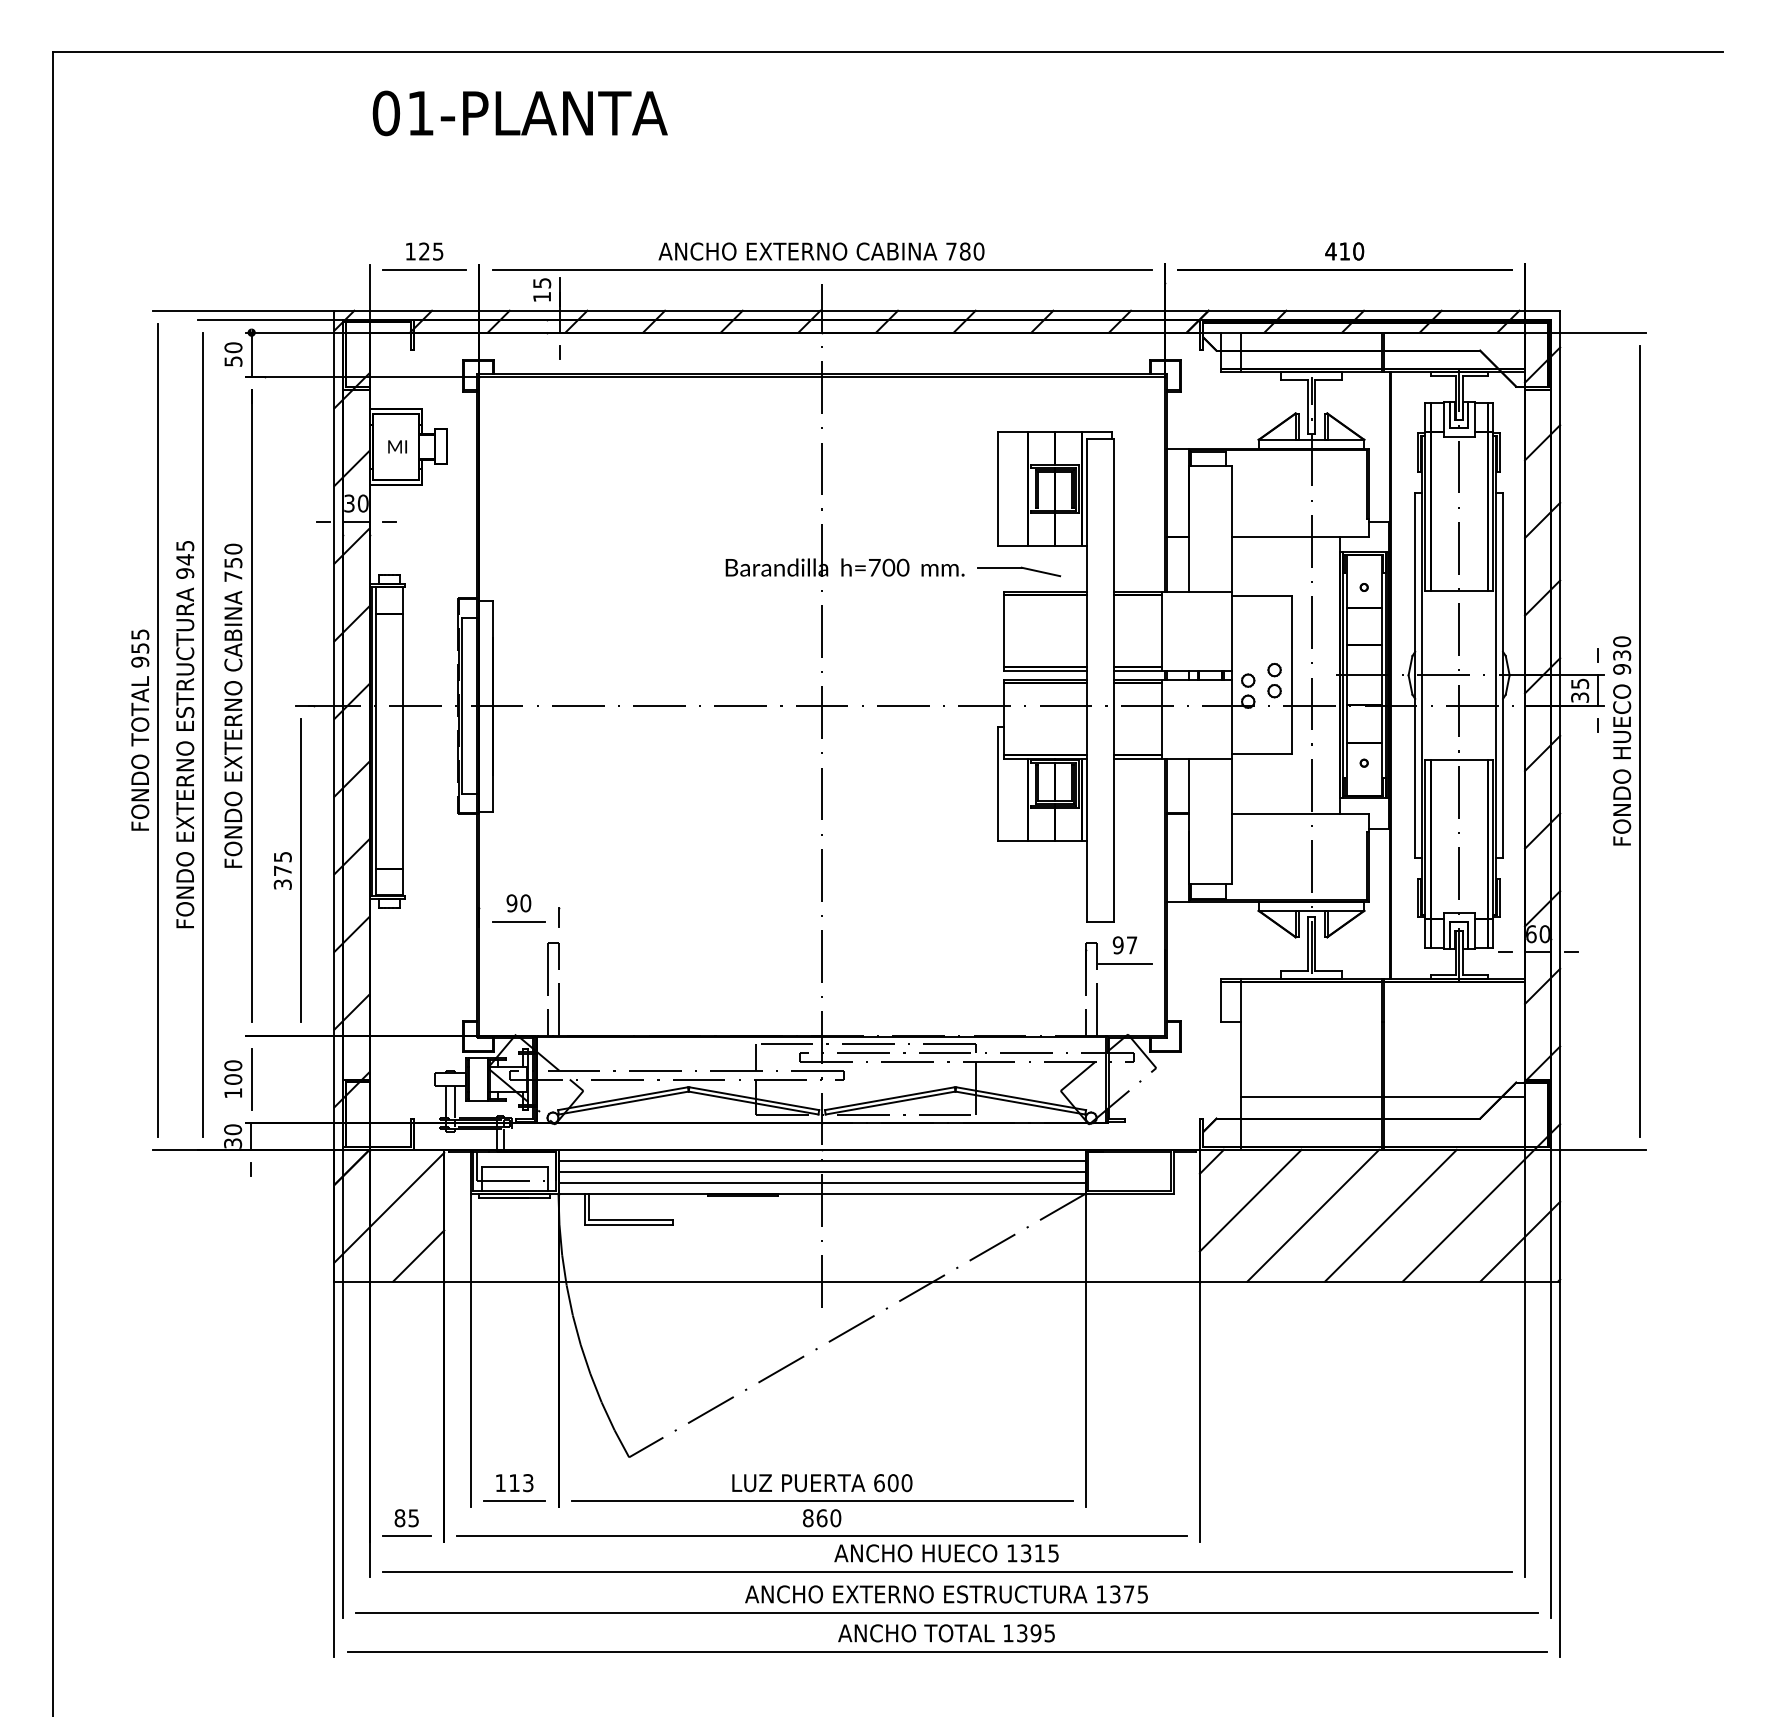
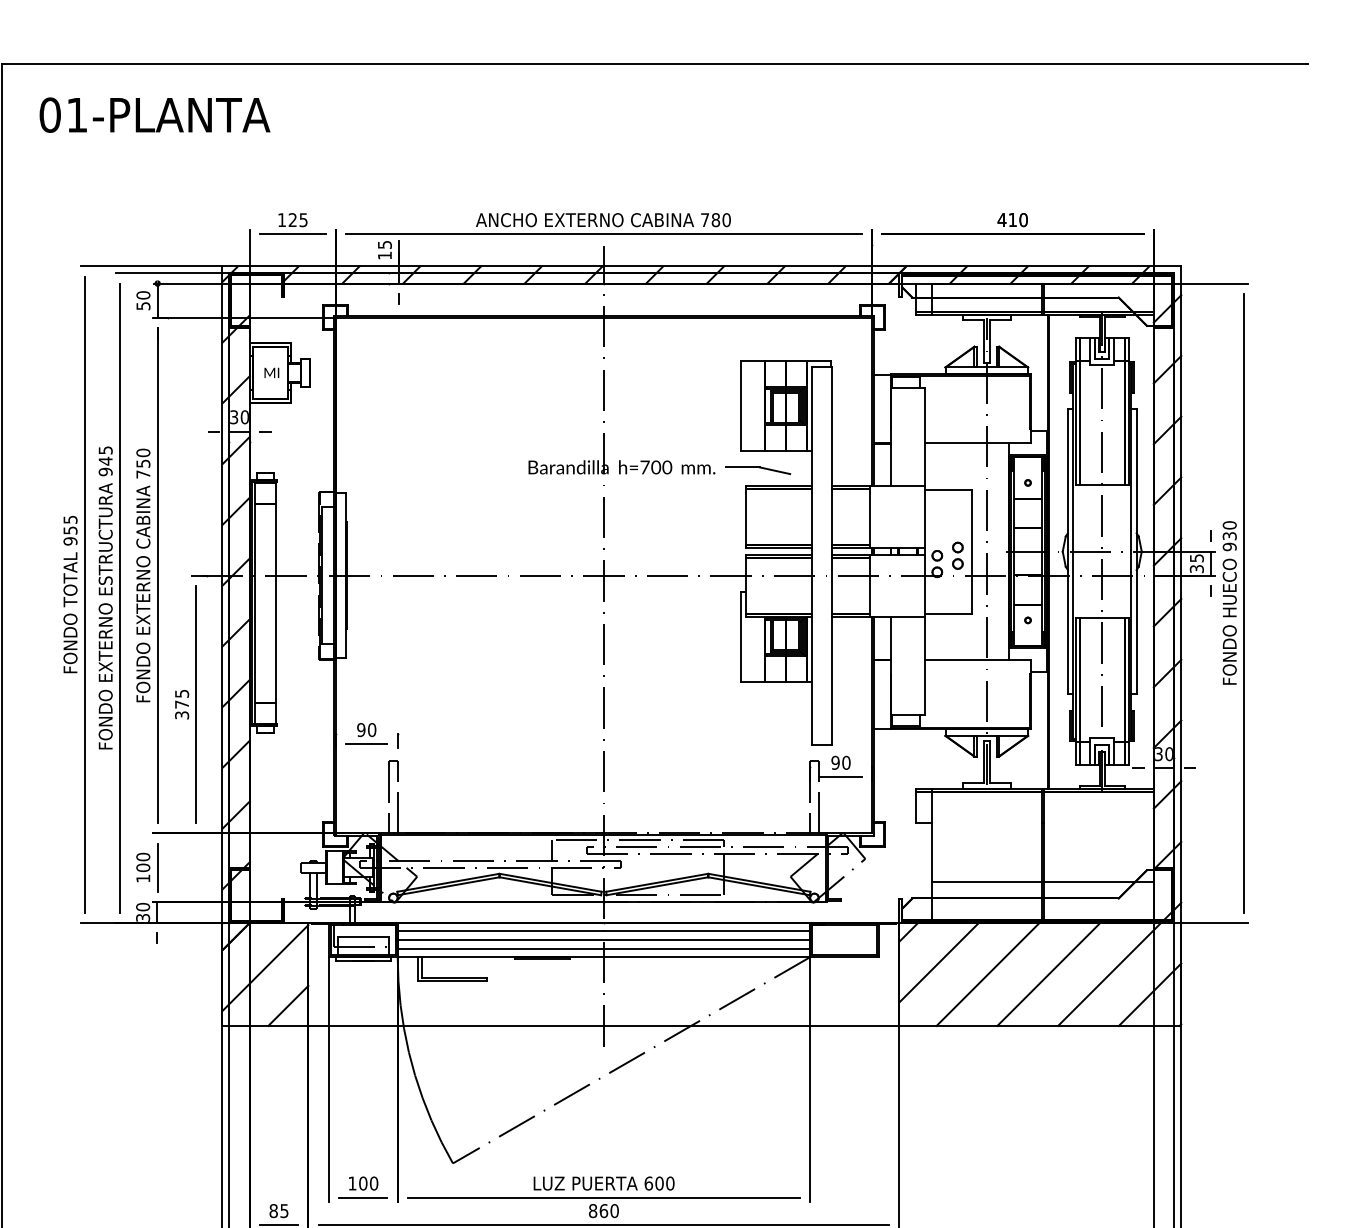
text: (519, 113) -> (154, 115), moved
text: (1531, 934) -> (1158, 754), 60 -> 30
text: (1131, 945) -> (845, 762), 97 -> 90
text: (521, 1483) -> (368, 1183), 113 -> 100

